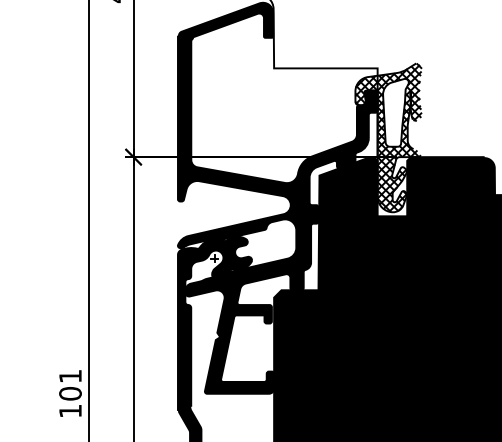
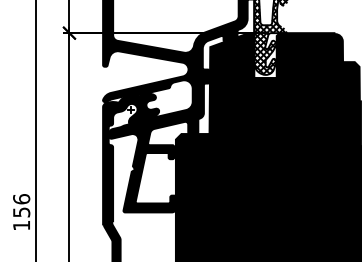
text: (70, 384) -> (21, 205), 101 -> 156

